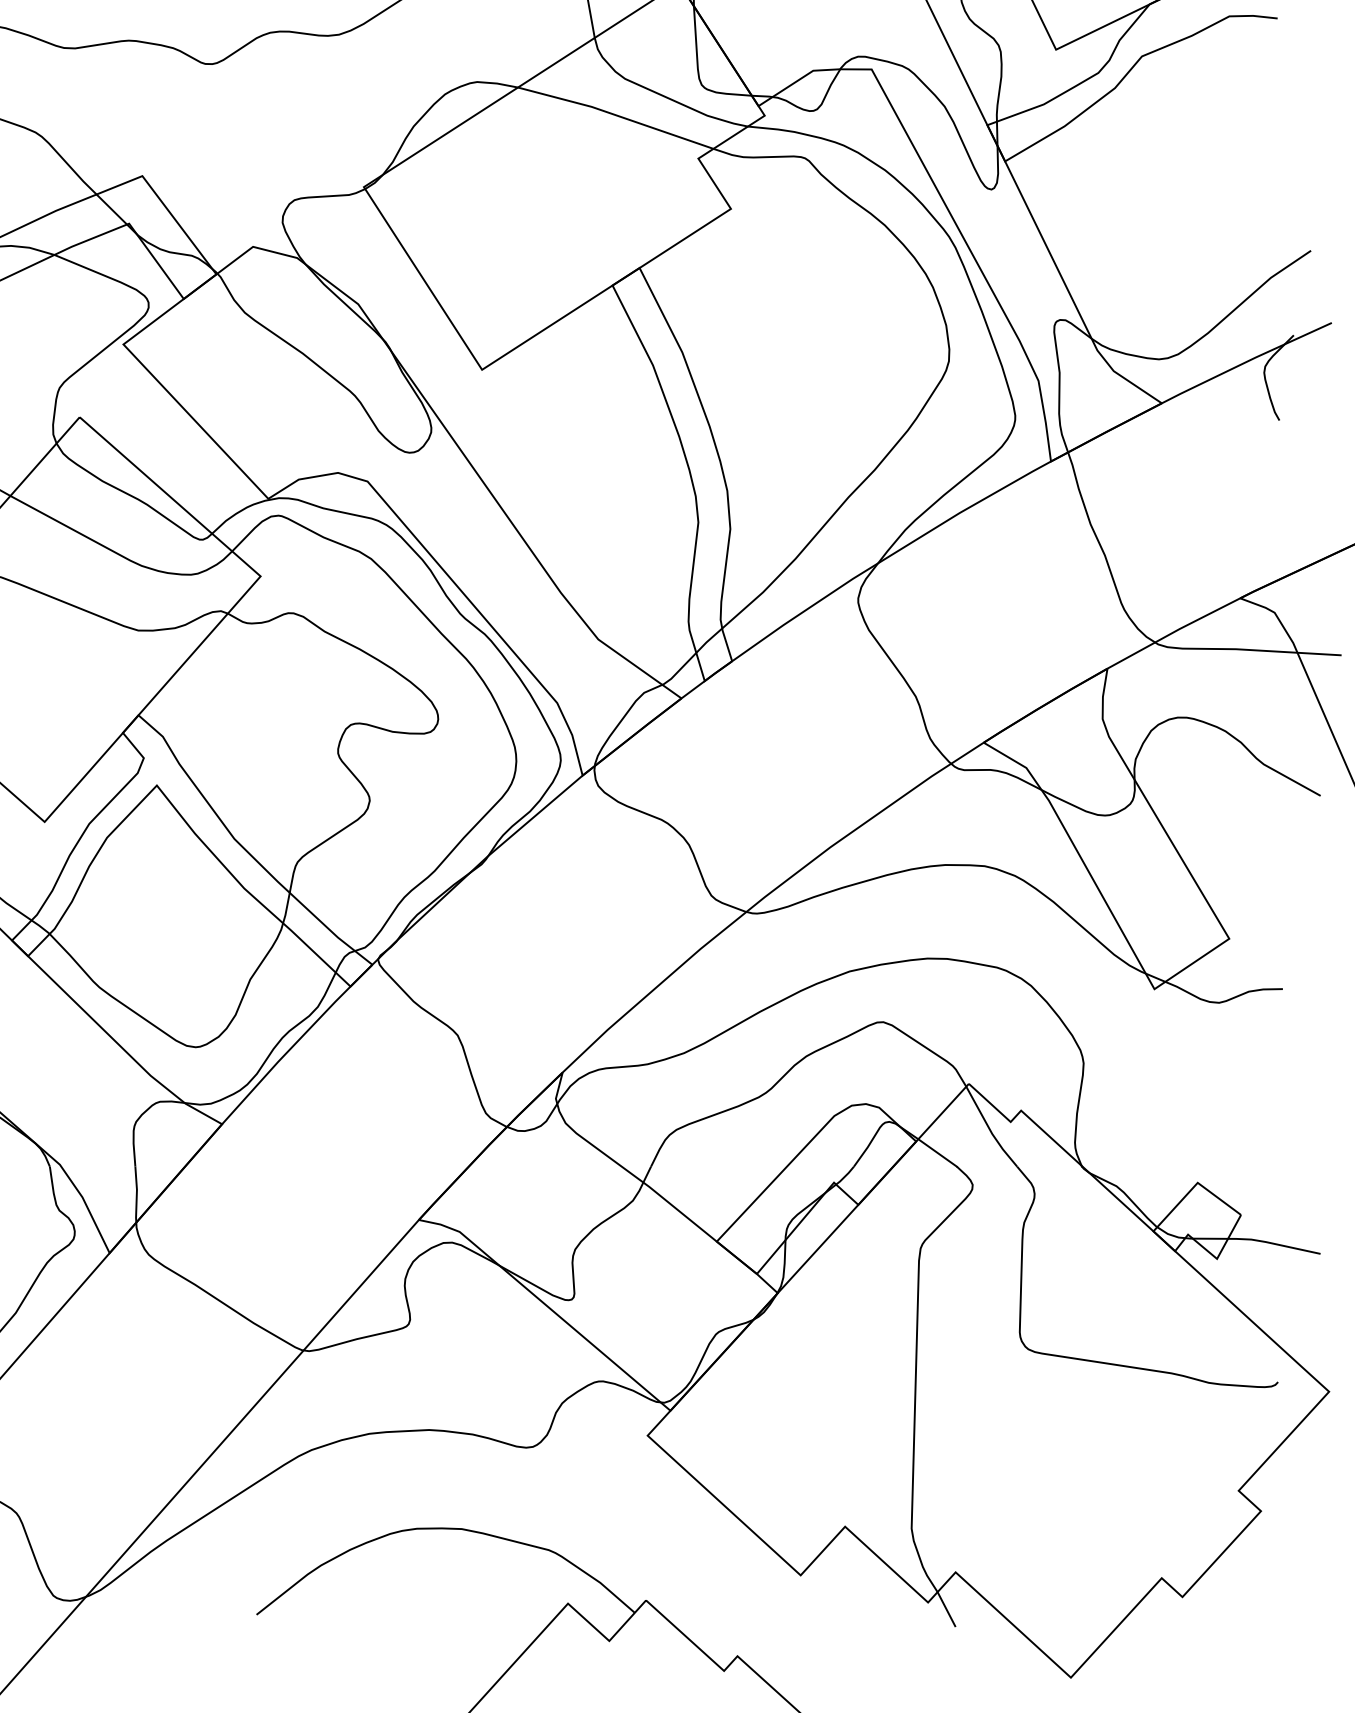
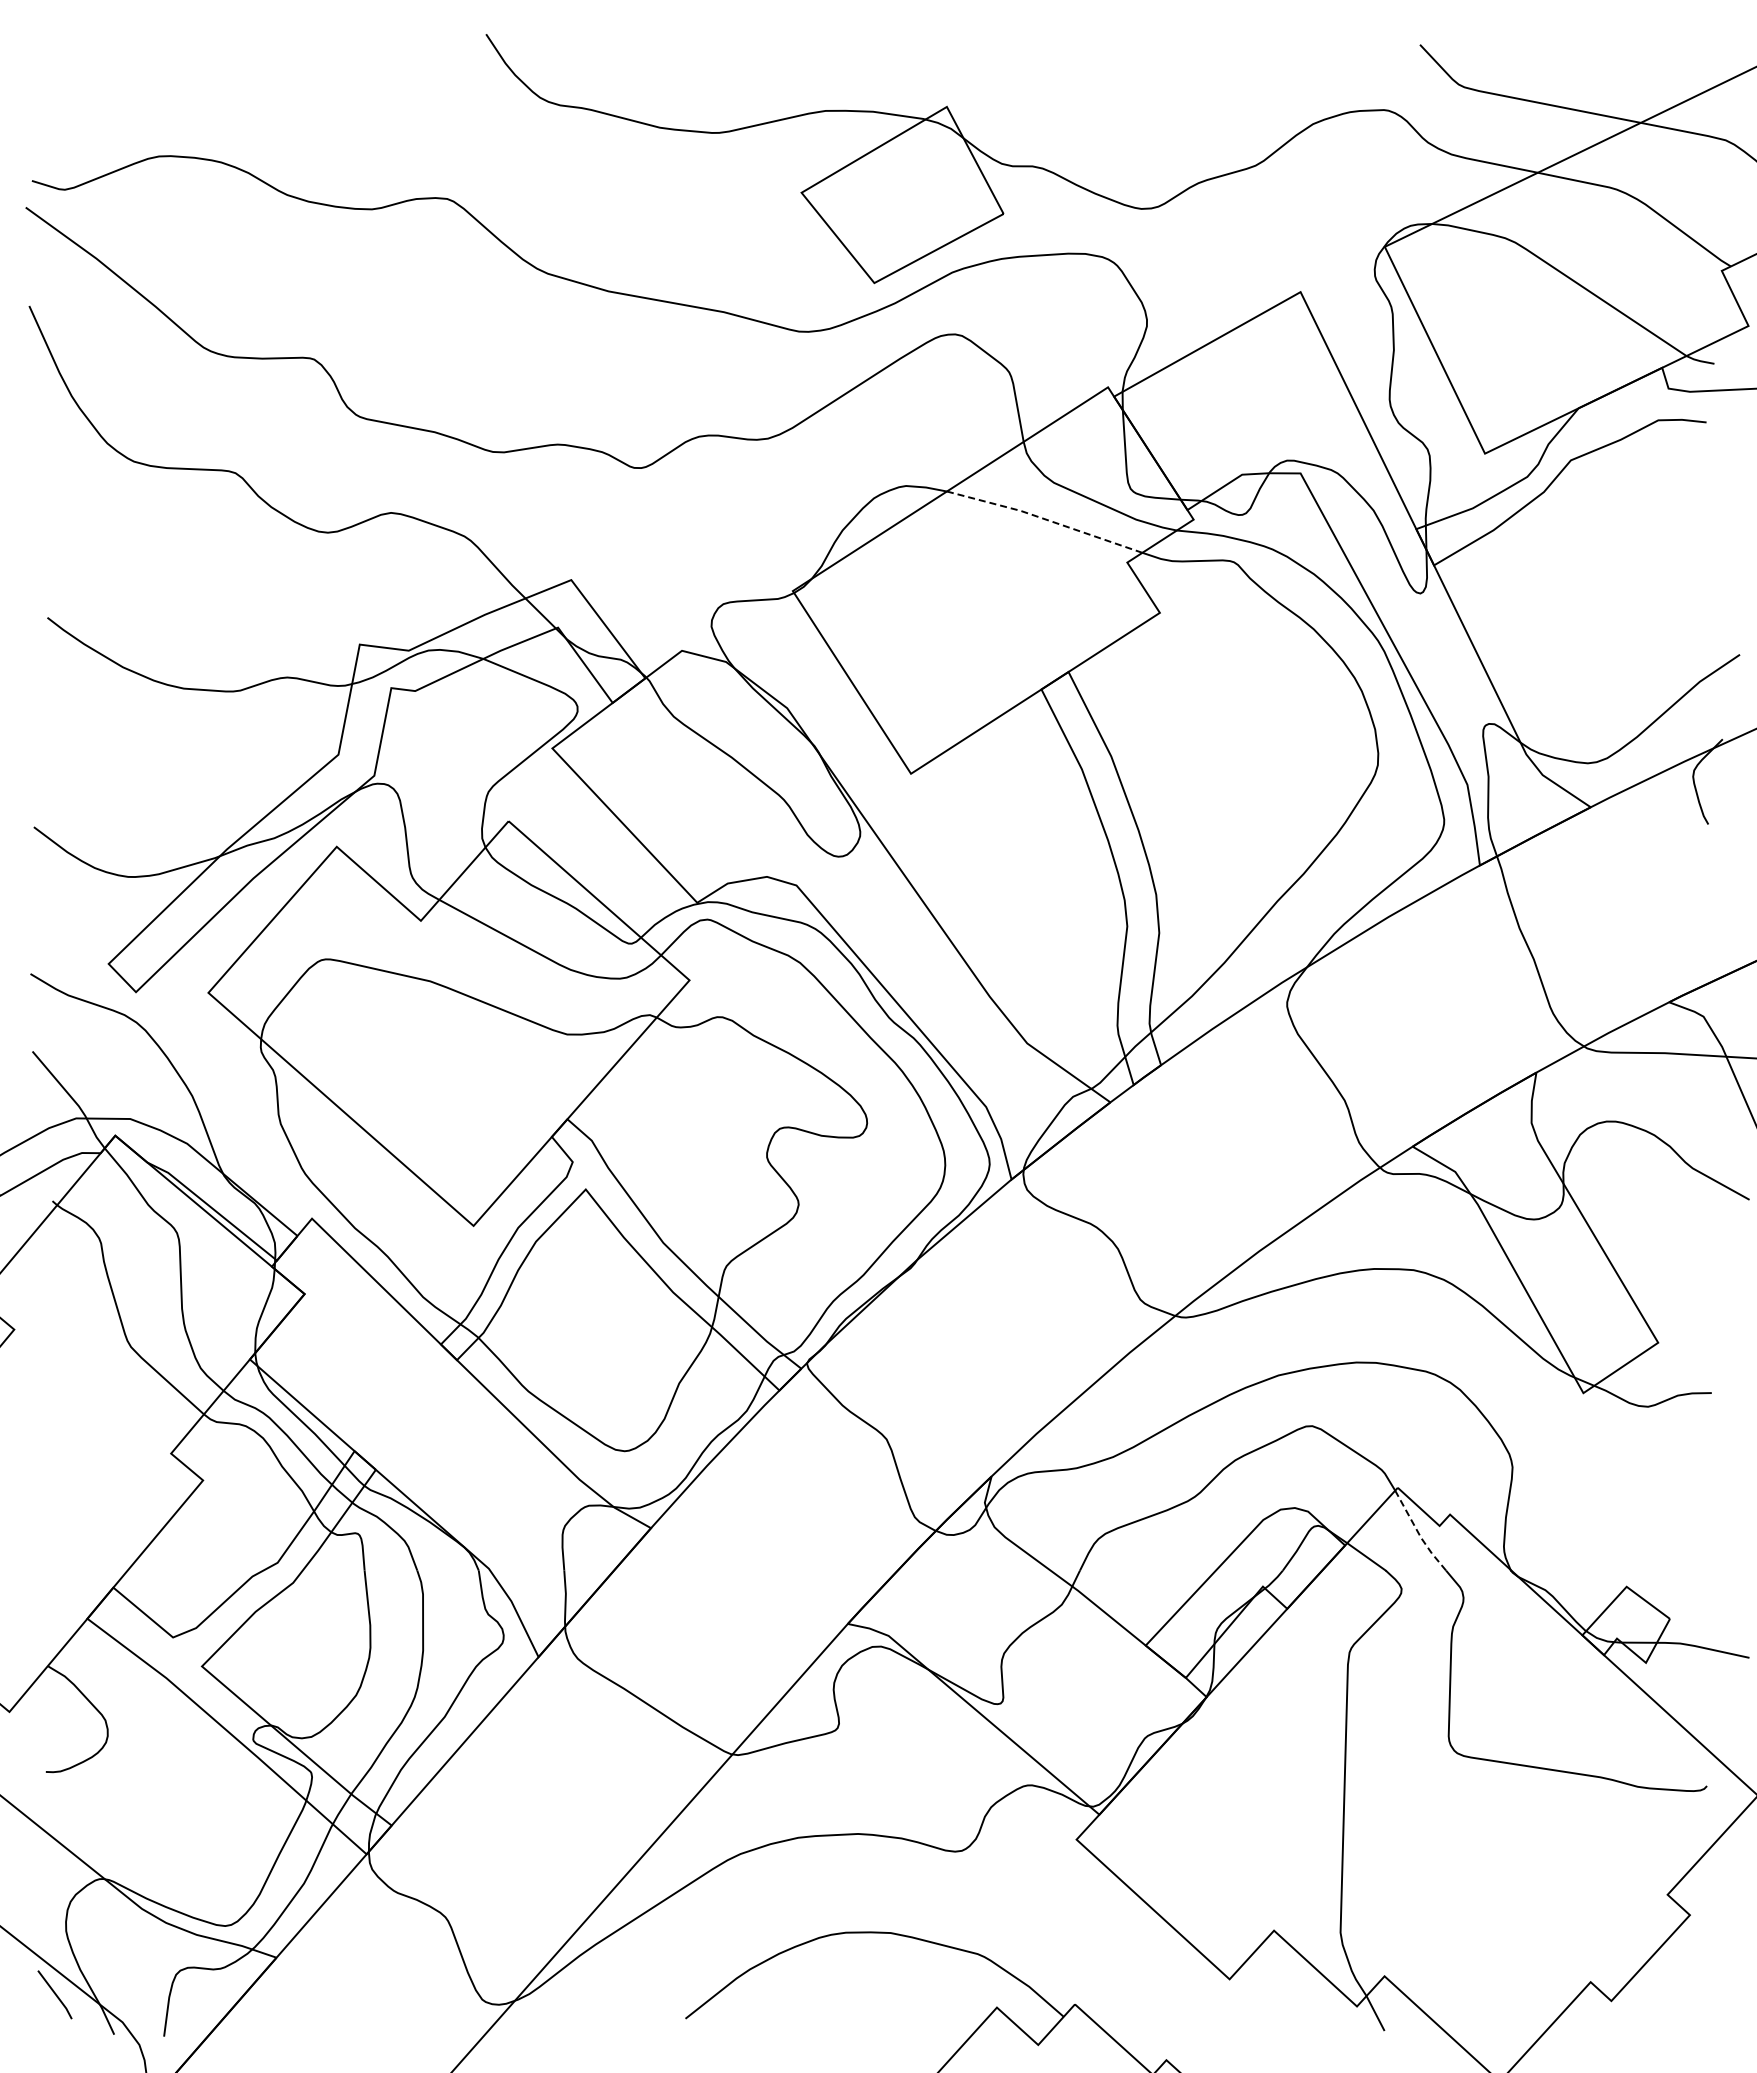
line: (616, 115) -> (1045, 519), solid -> dashed
line: (989, 1129) -> (1418, 1533), solid -> dashed

